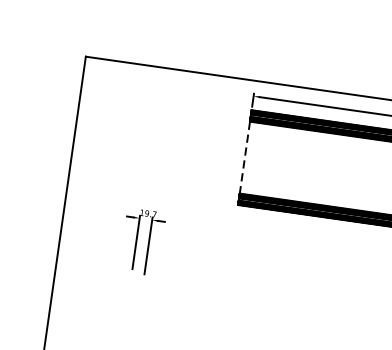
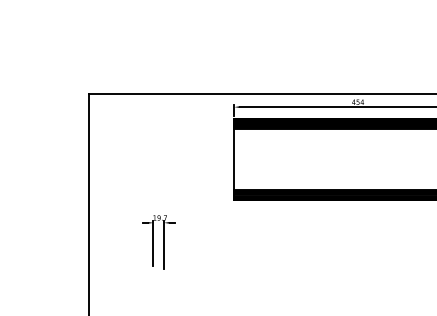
line: (245, 157) -> (234, 159), dashed -> solid

